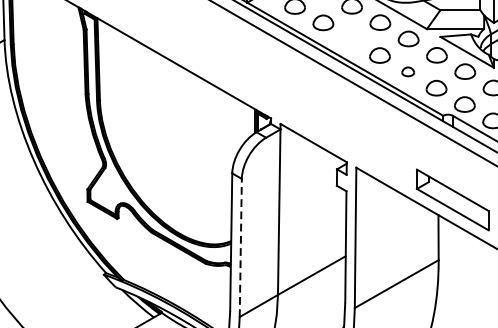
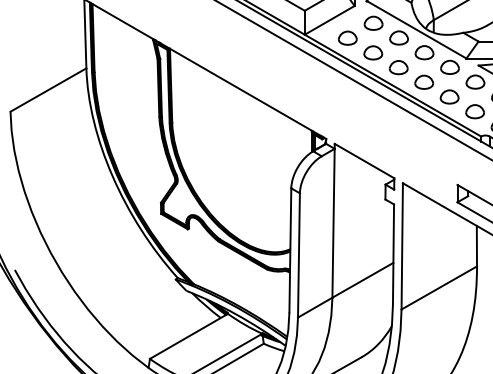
part: (351, 39) -> (398, 67), added
part: (408, 71) -> (449, 96), size x1.67
line: (240, 246) -> (298, 254), dashed -> solid

